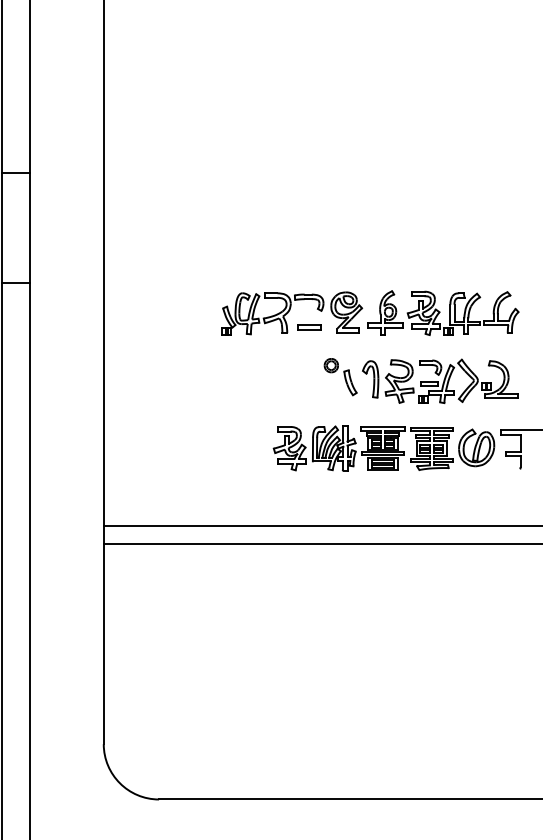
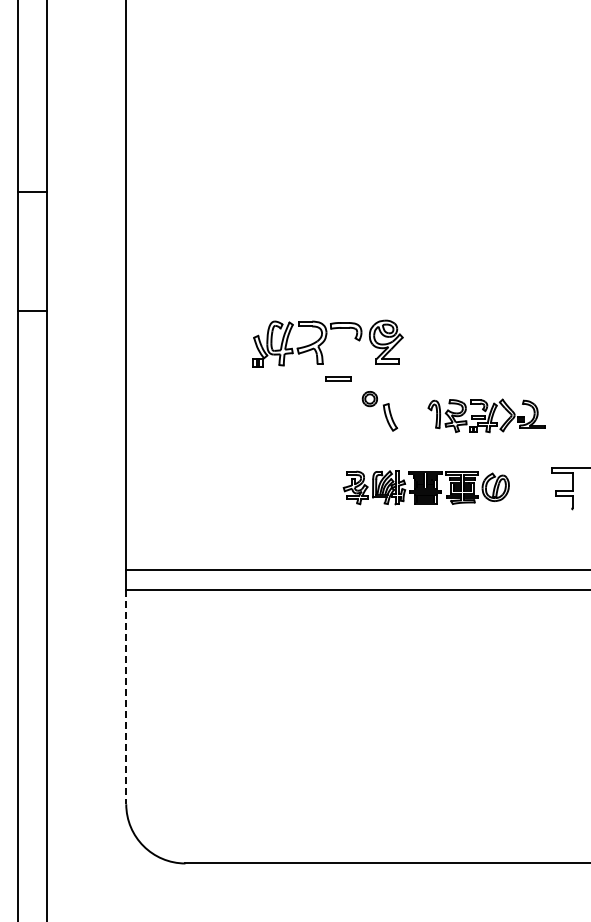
part: (443, 312) -> (489, 342), removed
part: (309, 326) -> (338, 378), moved
part: (440, 381) -> (486, 415), size x0.7
part: (384, 448) -> (426, 487), size x0.7
line: (103, 644) -> (126, 697), solid -> dashed

